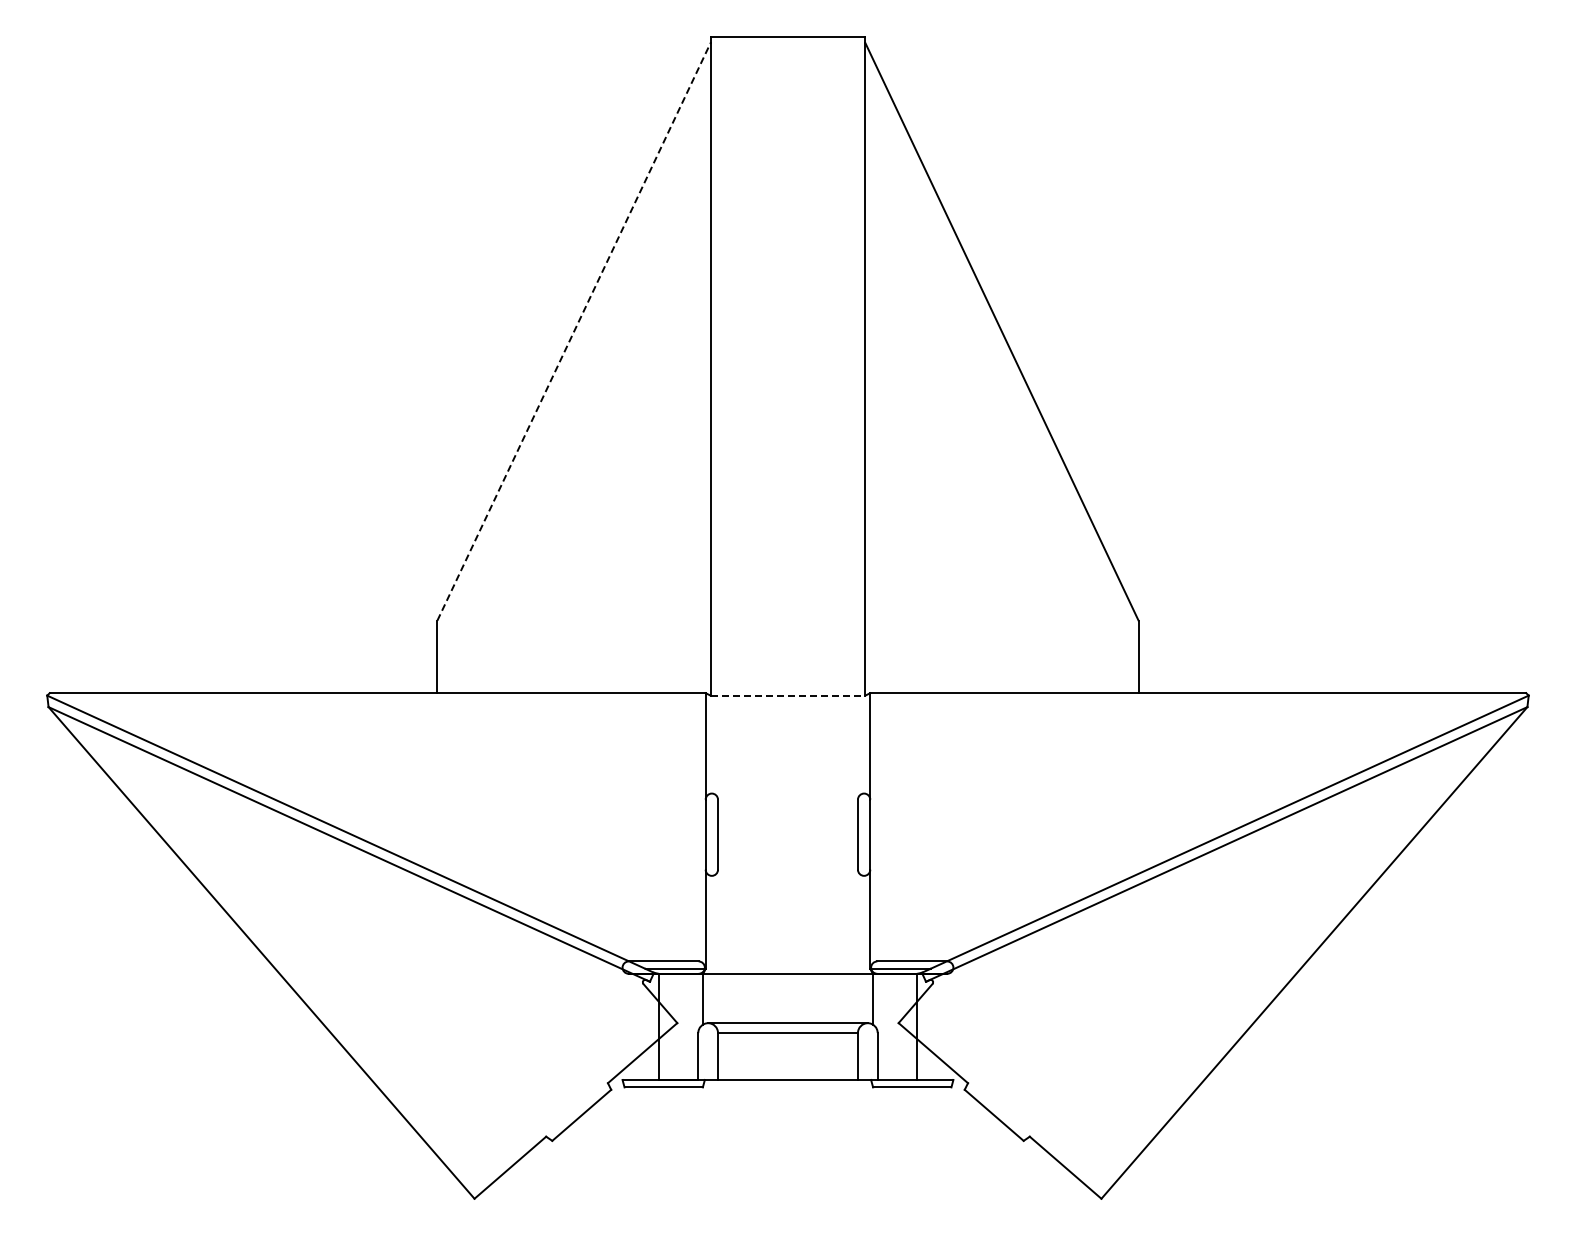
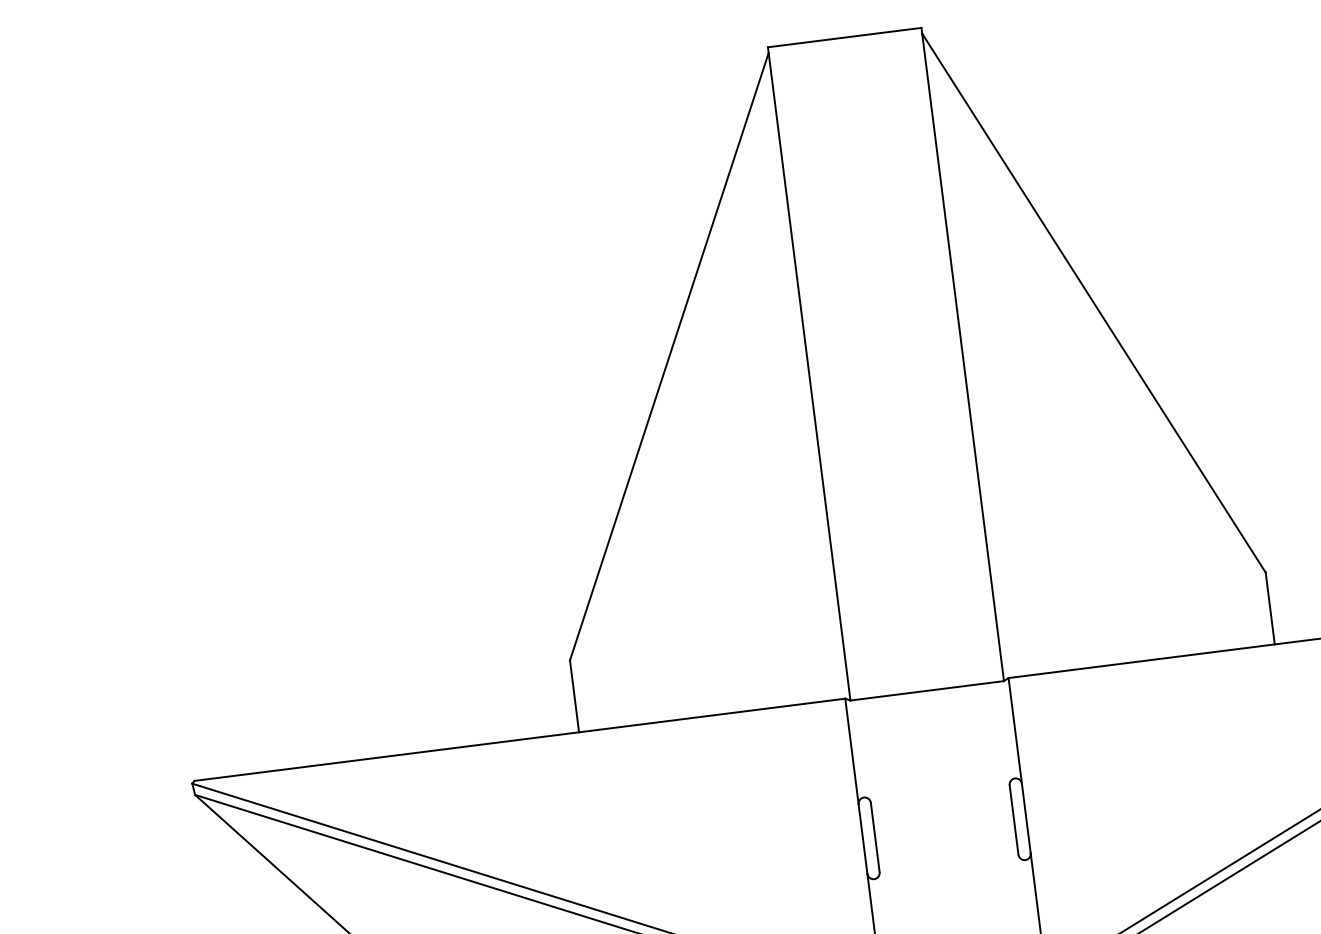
line: (574, 331) -> (669, 356), dashed -> solid
line: (788, 695) -> (927, 690), dashed -> solid

